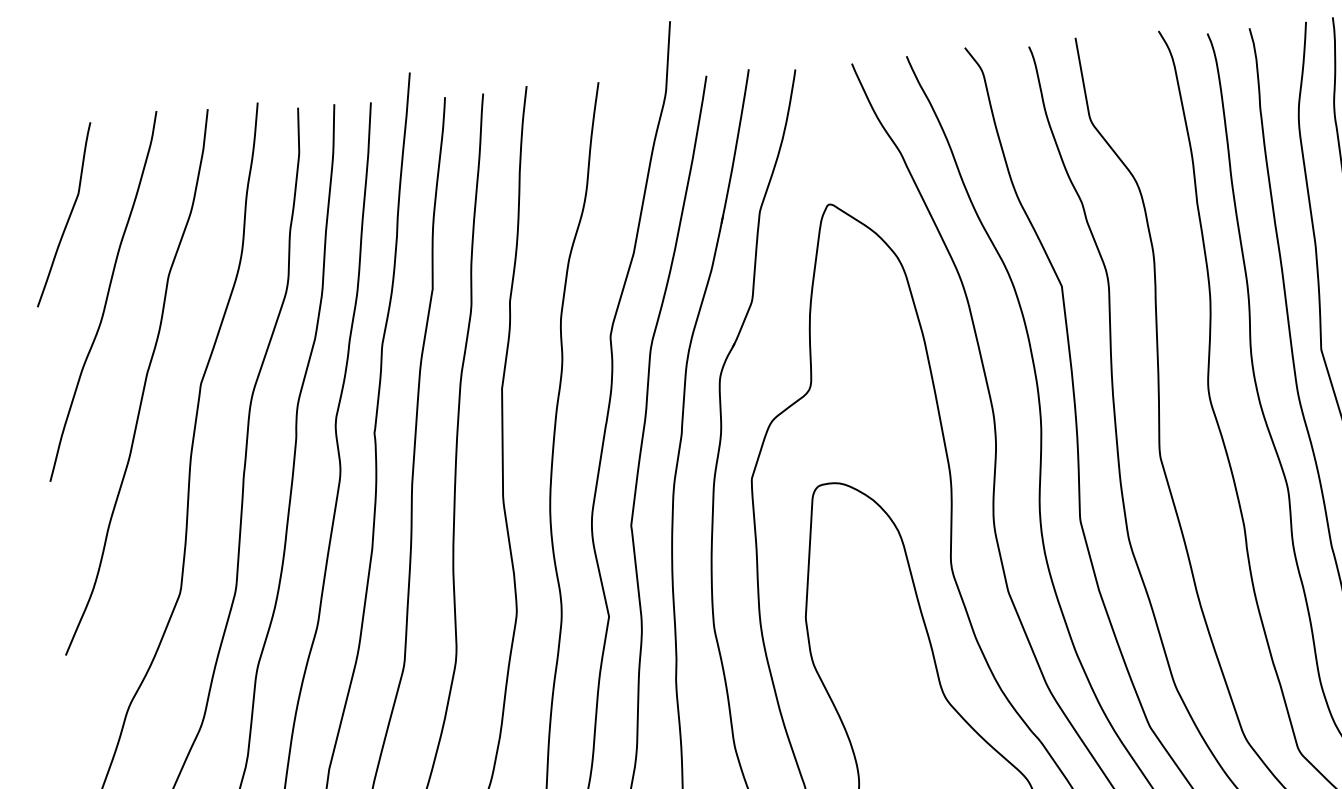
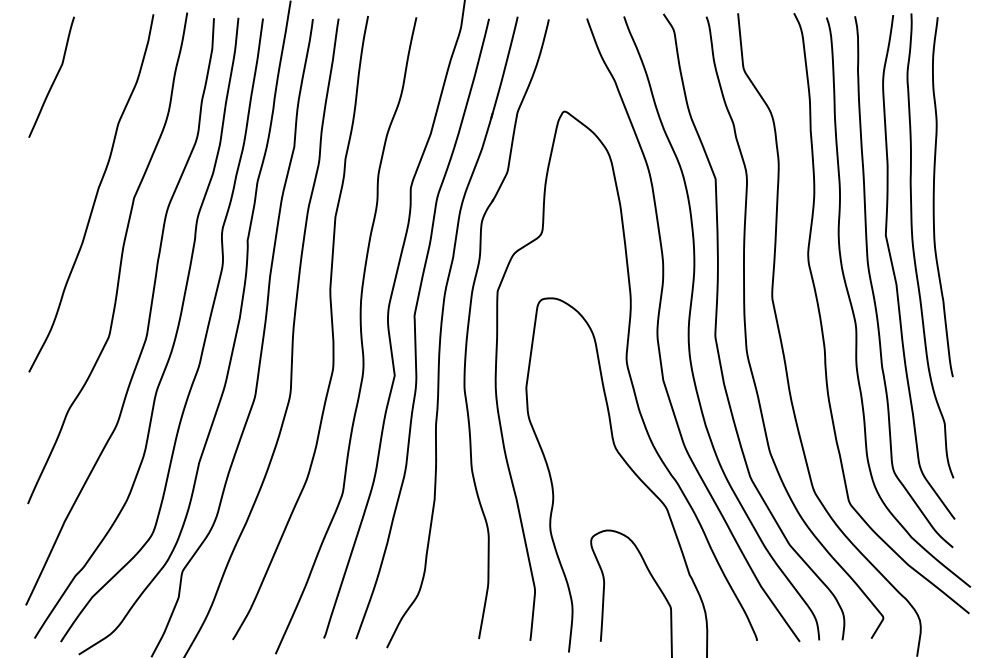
curve: (106, 295) -> (75, 133), removed

